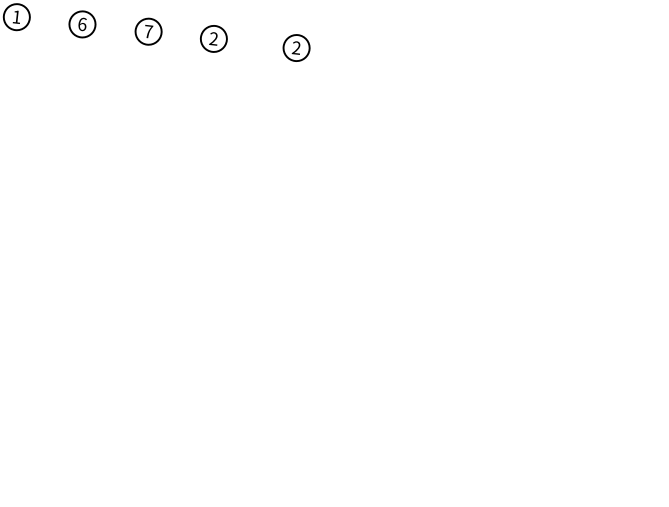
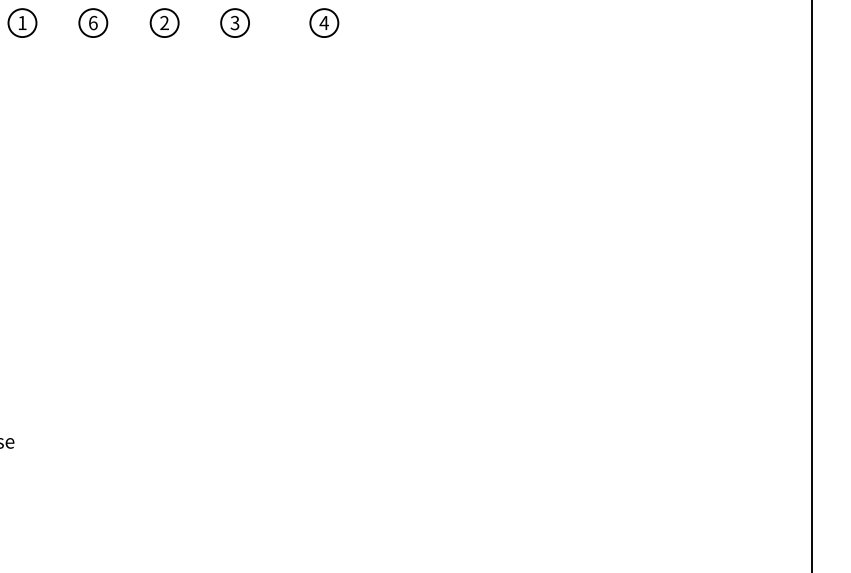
text: (148, 31) -> (164, 22), 7 -> 2
text: (213, 39) -> (234, 23), 2 -> 3
text: (295, 47) -> (323, 22), 2 -> 4

